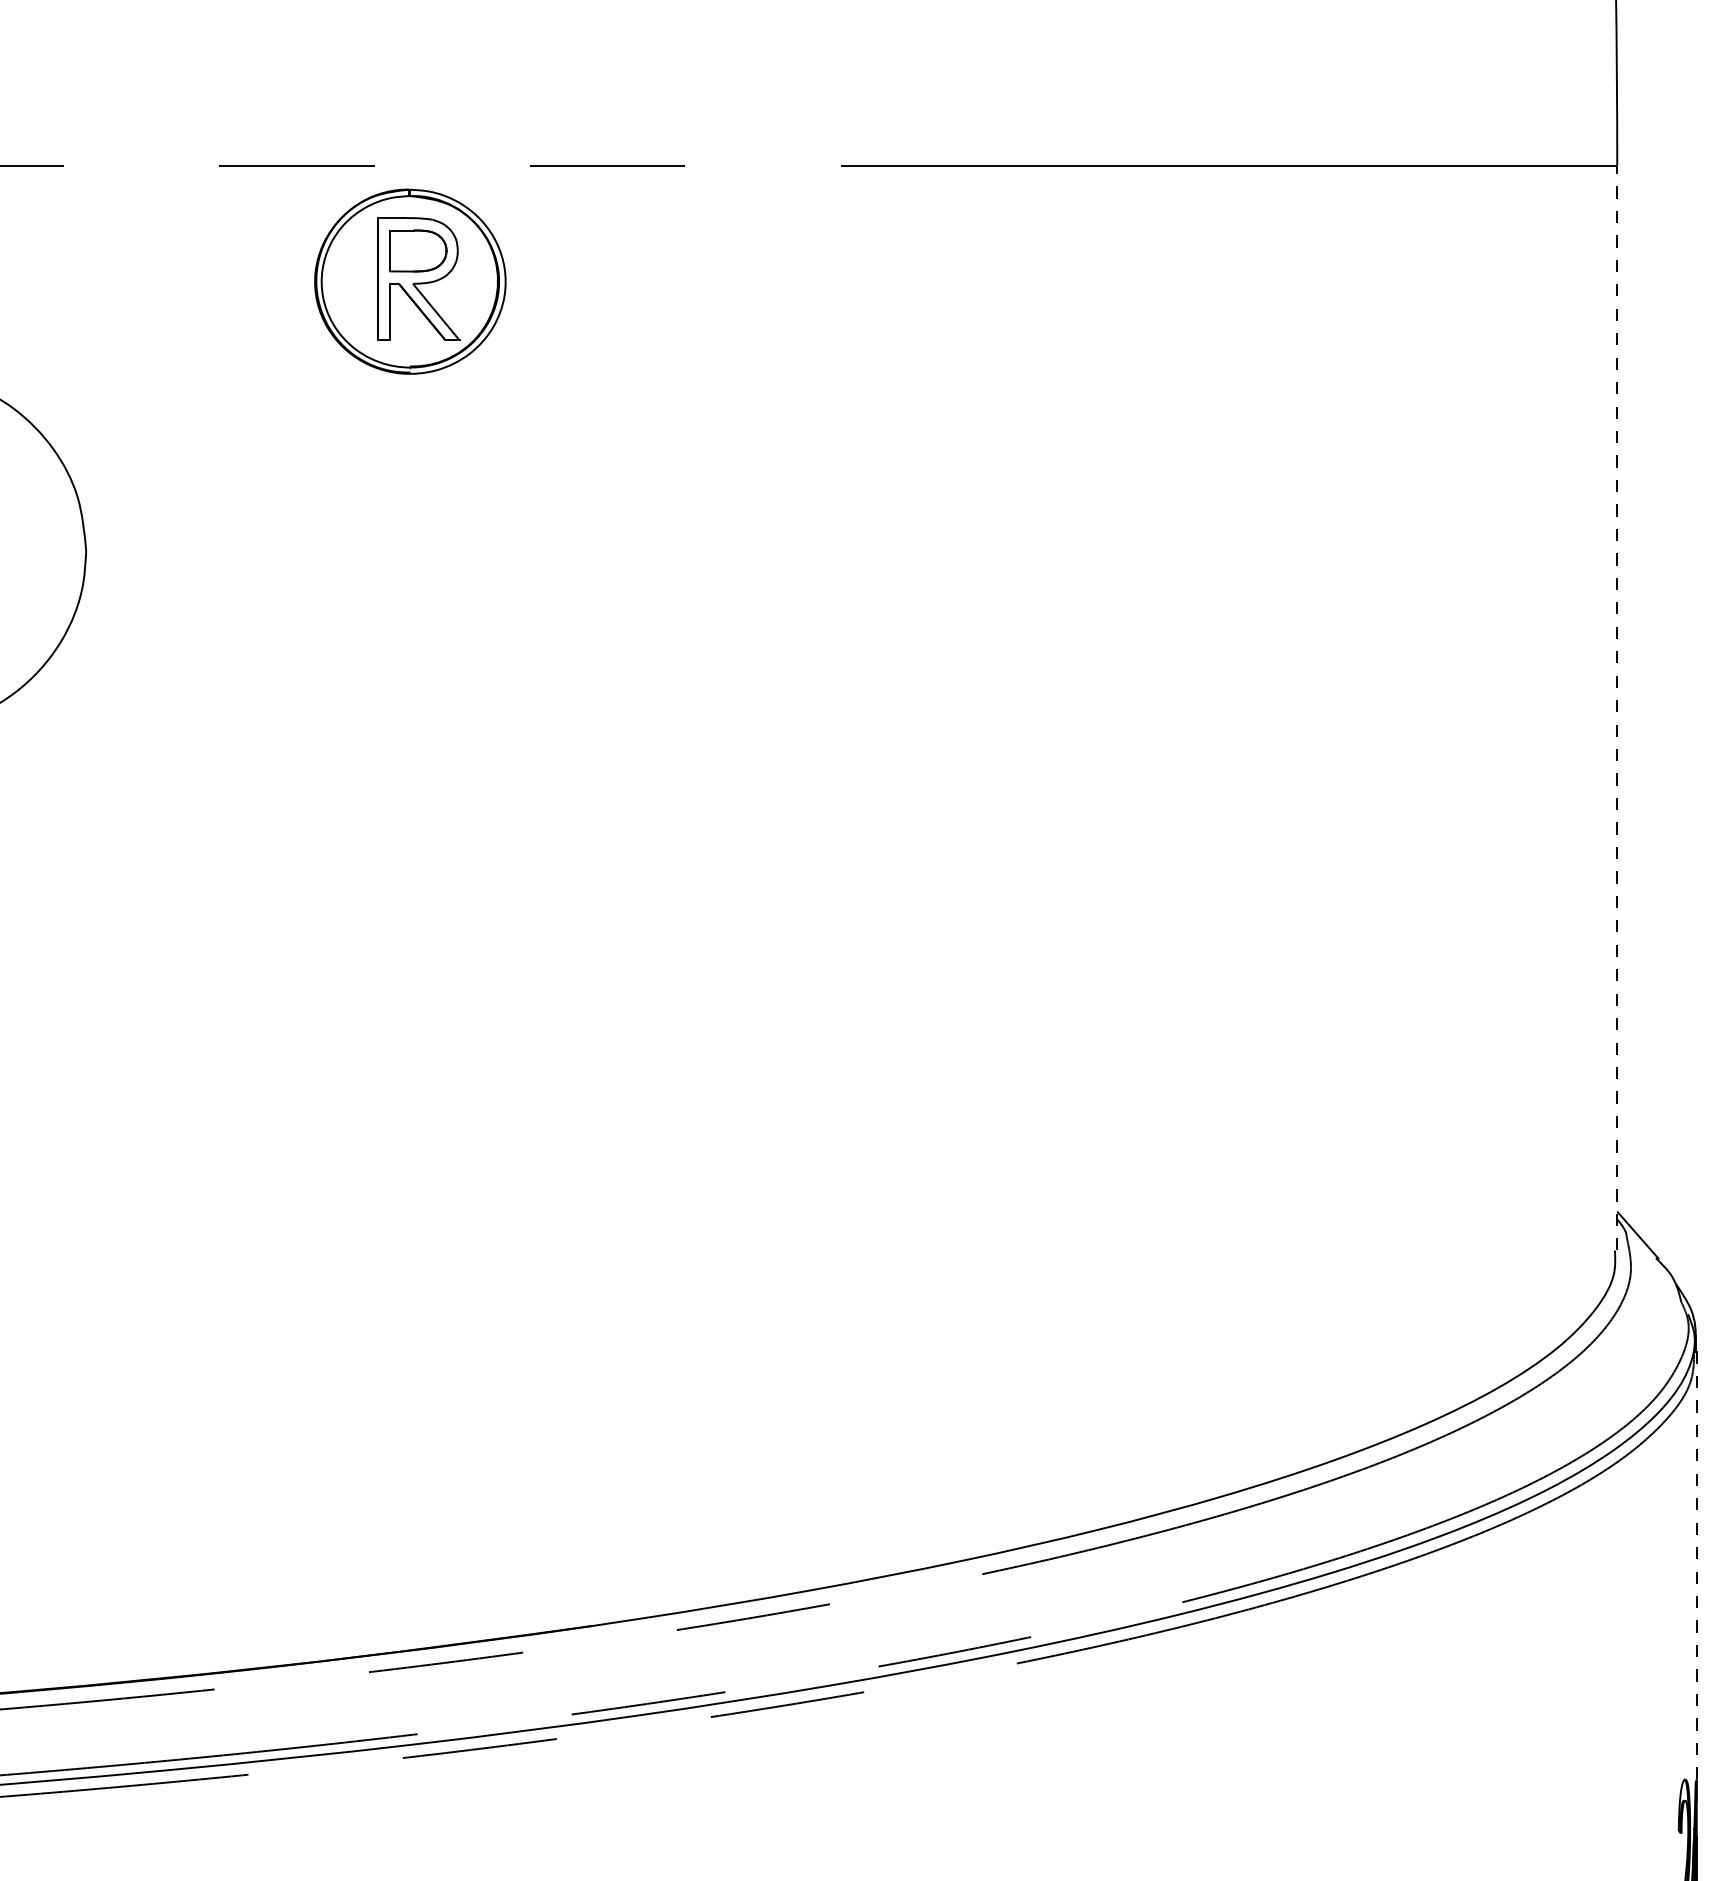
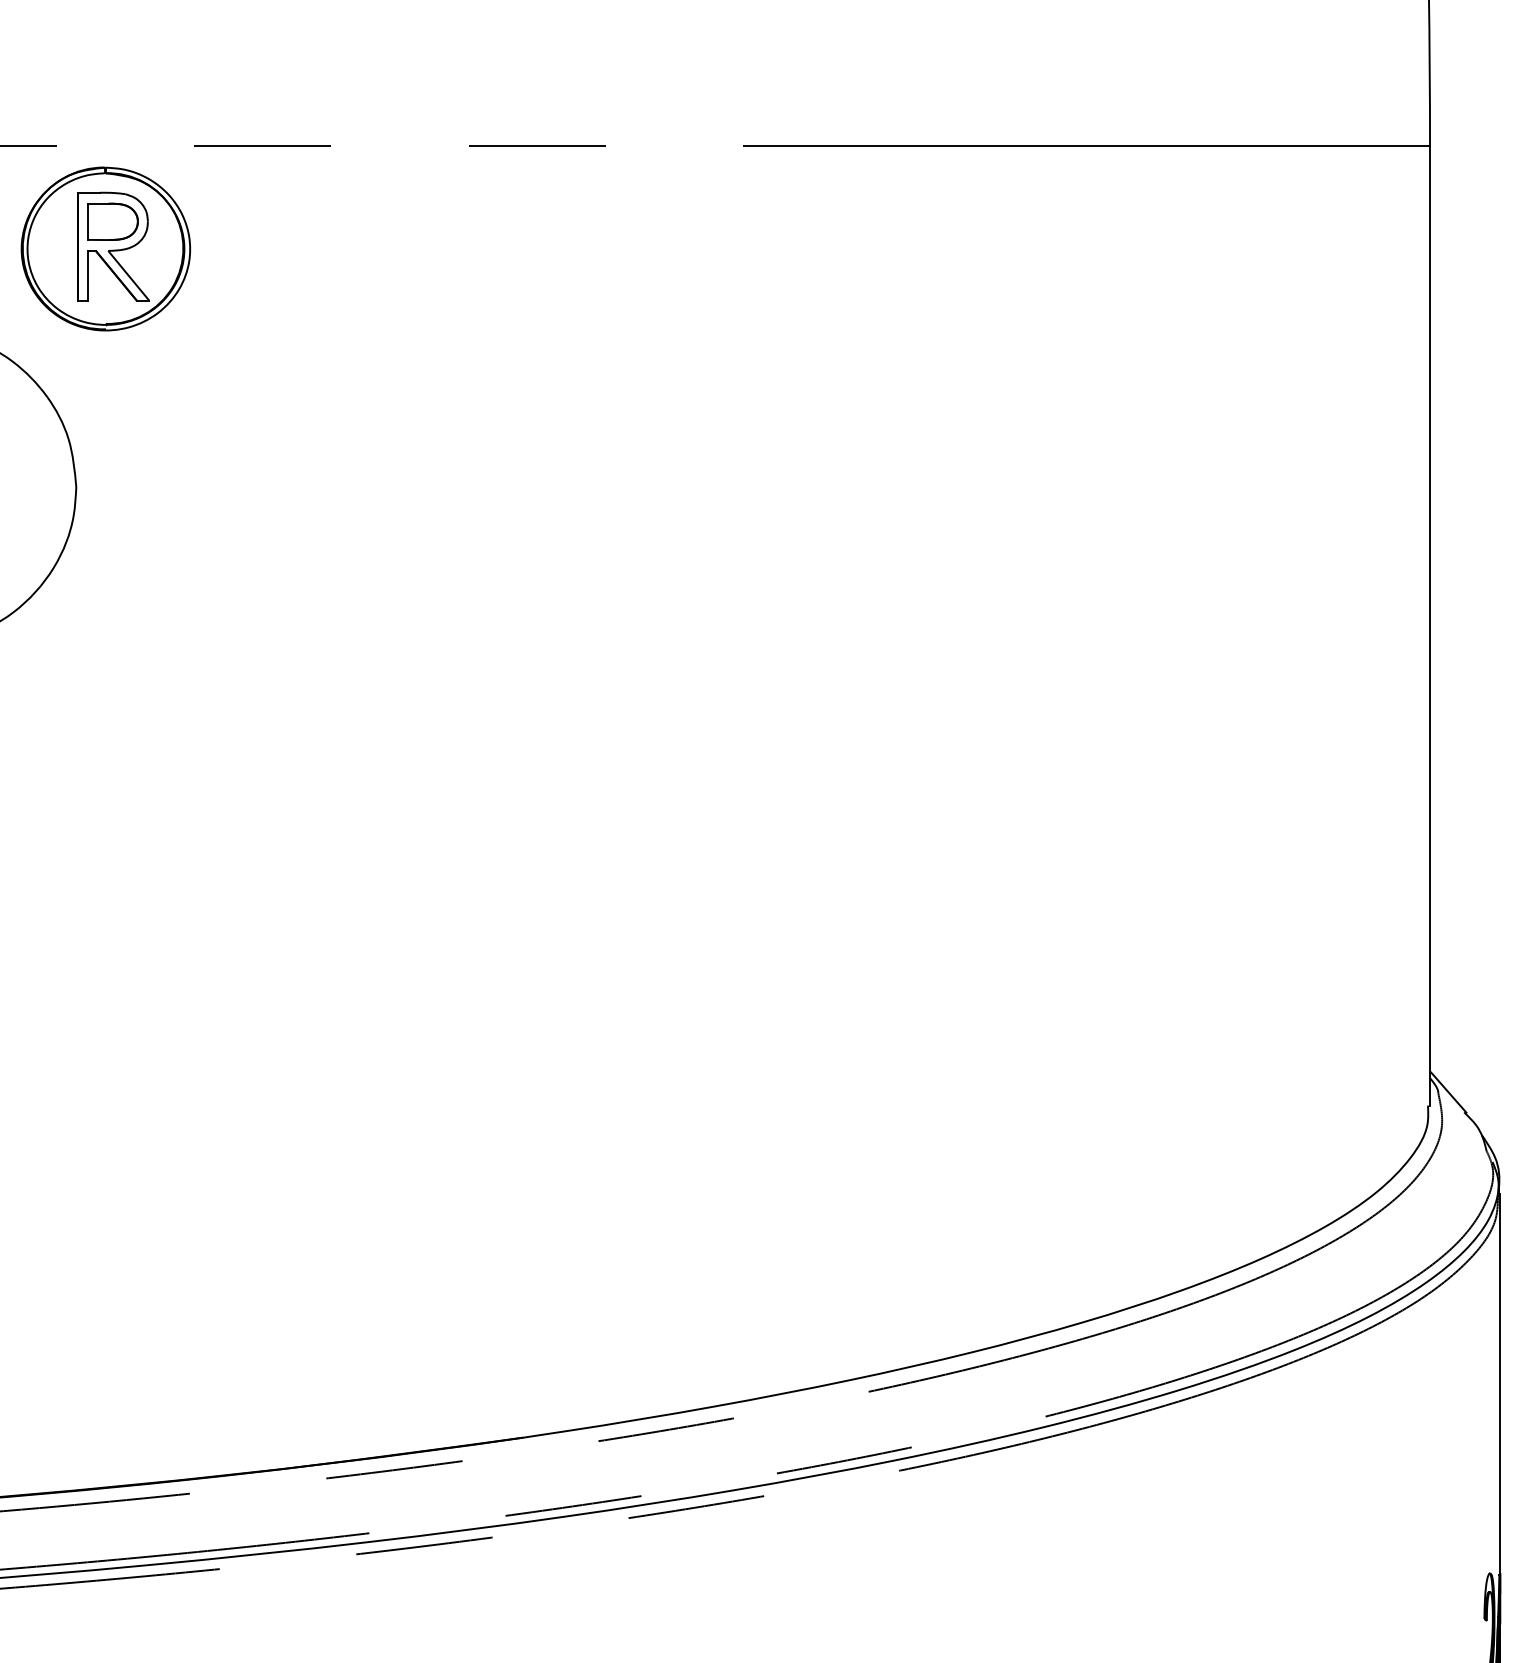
part: (409, 281) -> (105, 248), moved
line: (1617, 707) -> (1430, 625), dashed -> solid
line: (1696, 1564) -> (1500, 1383), dashed -> solid

